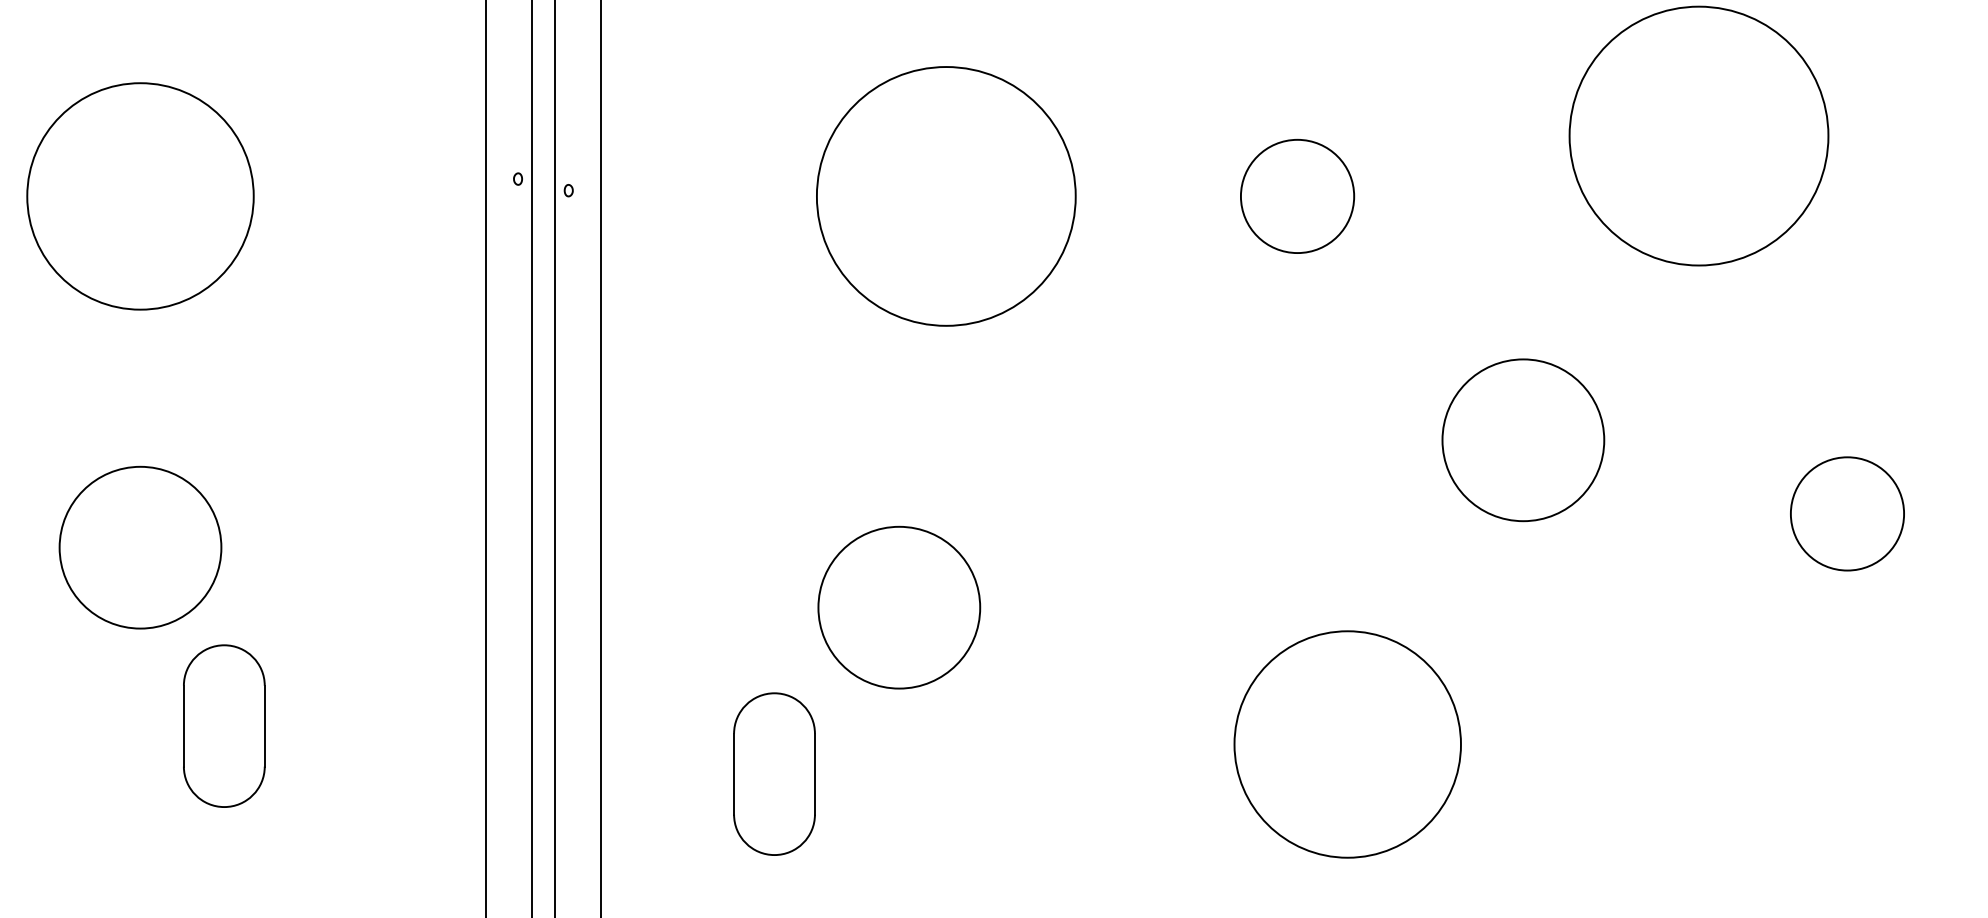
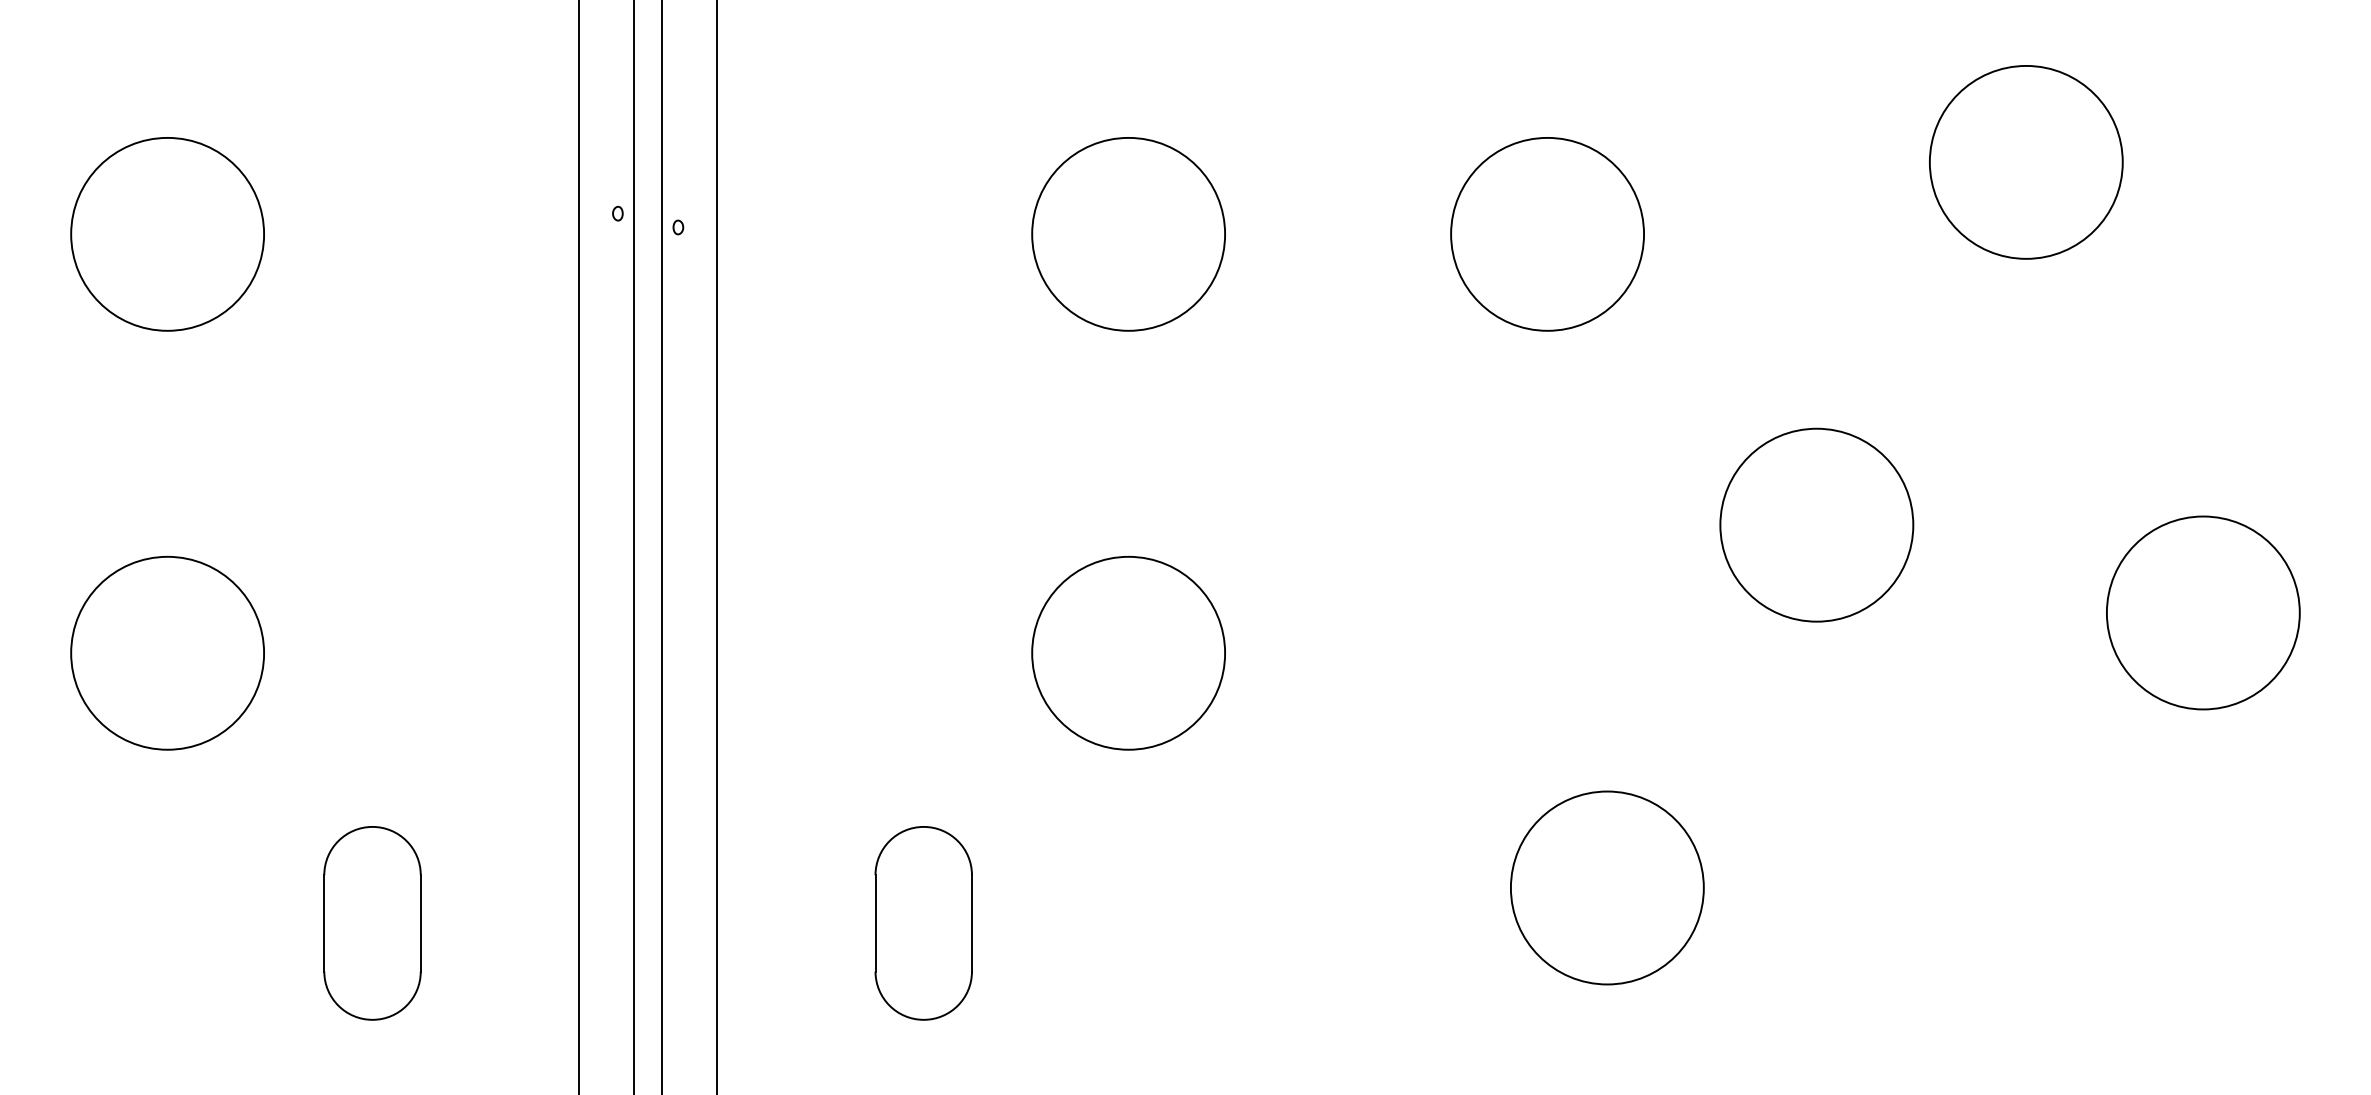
circle: (1698, 135) -> (2025, 161), size x0.62
circle: (140, 196) -> (167, 234), size x0.71
circle: (946, 196) -> (1128, 234), size x0.62
circle: (1297, 196) -> (1547, 234), size x1.43
circle: (1847, 513) -> (2203, 612), size x1.43
circle: (899, 607) -> (1128, 653), moved
part: (224, 725) -> (372, 922), moved
circle: (1347, 744) -> (1607, 887), size x0.71

